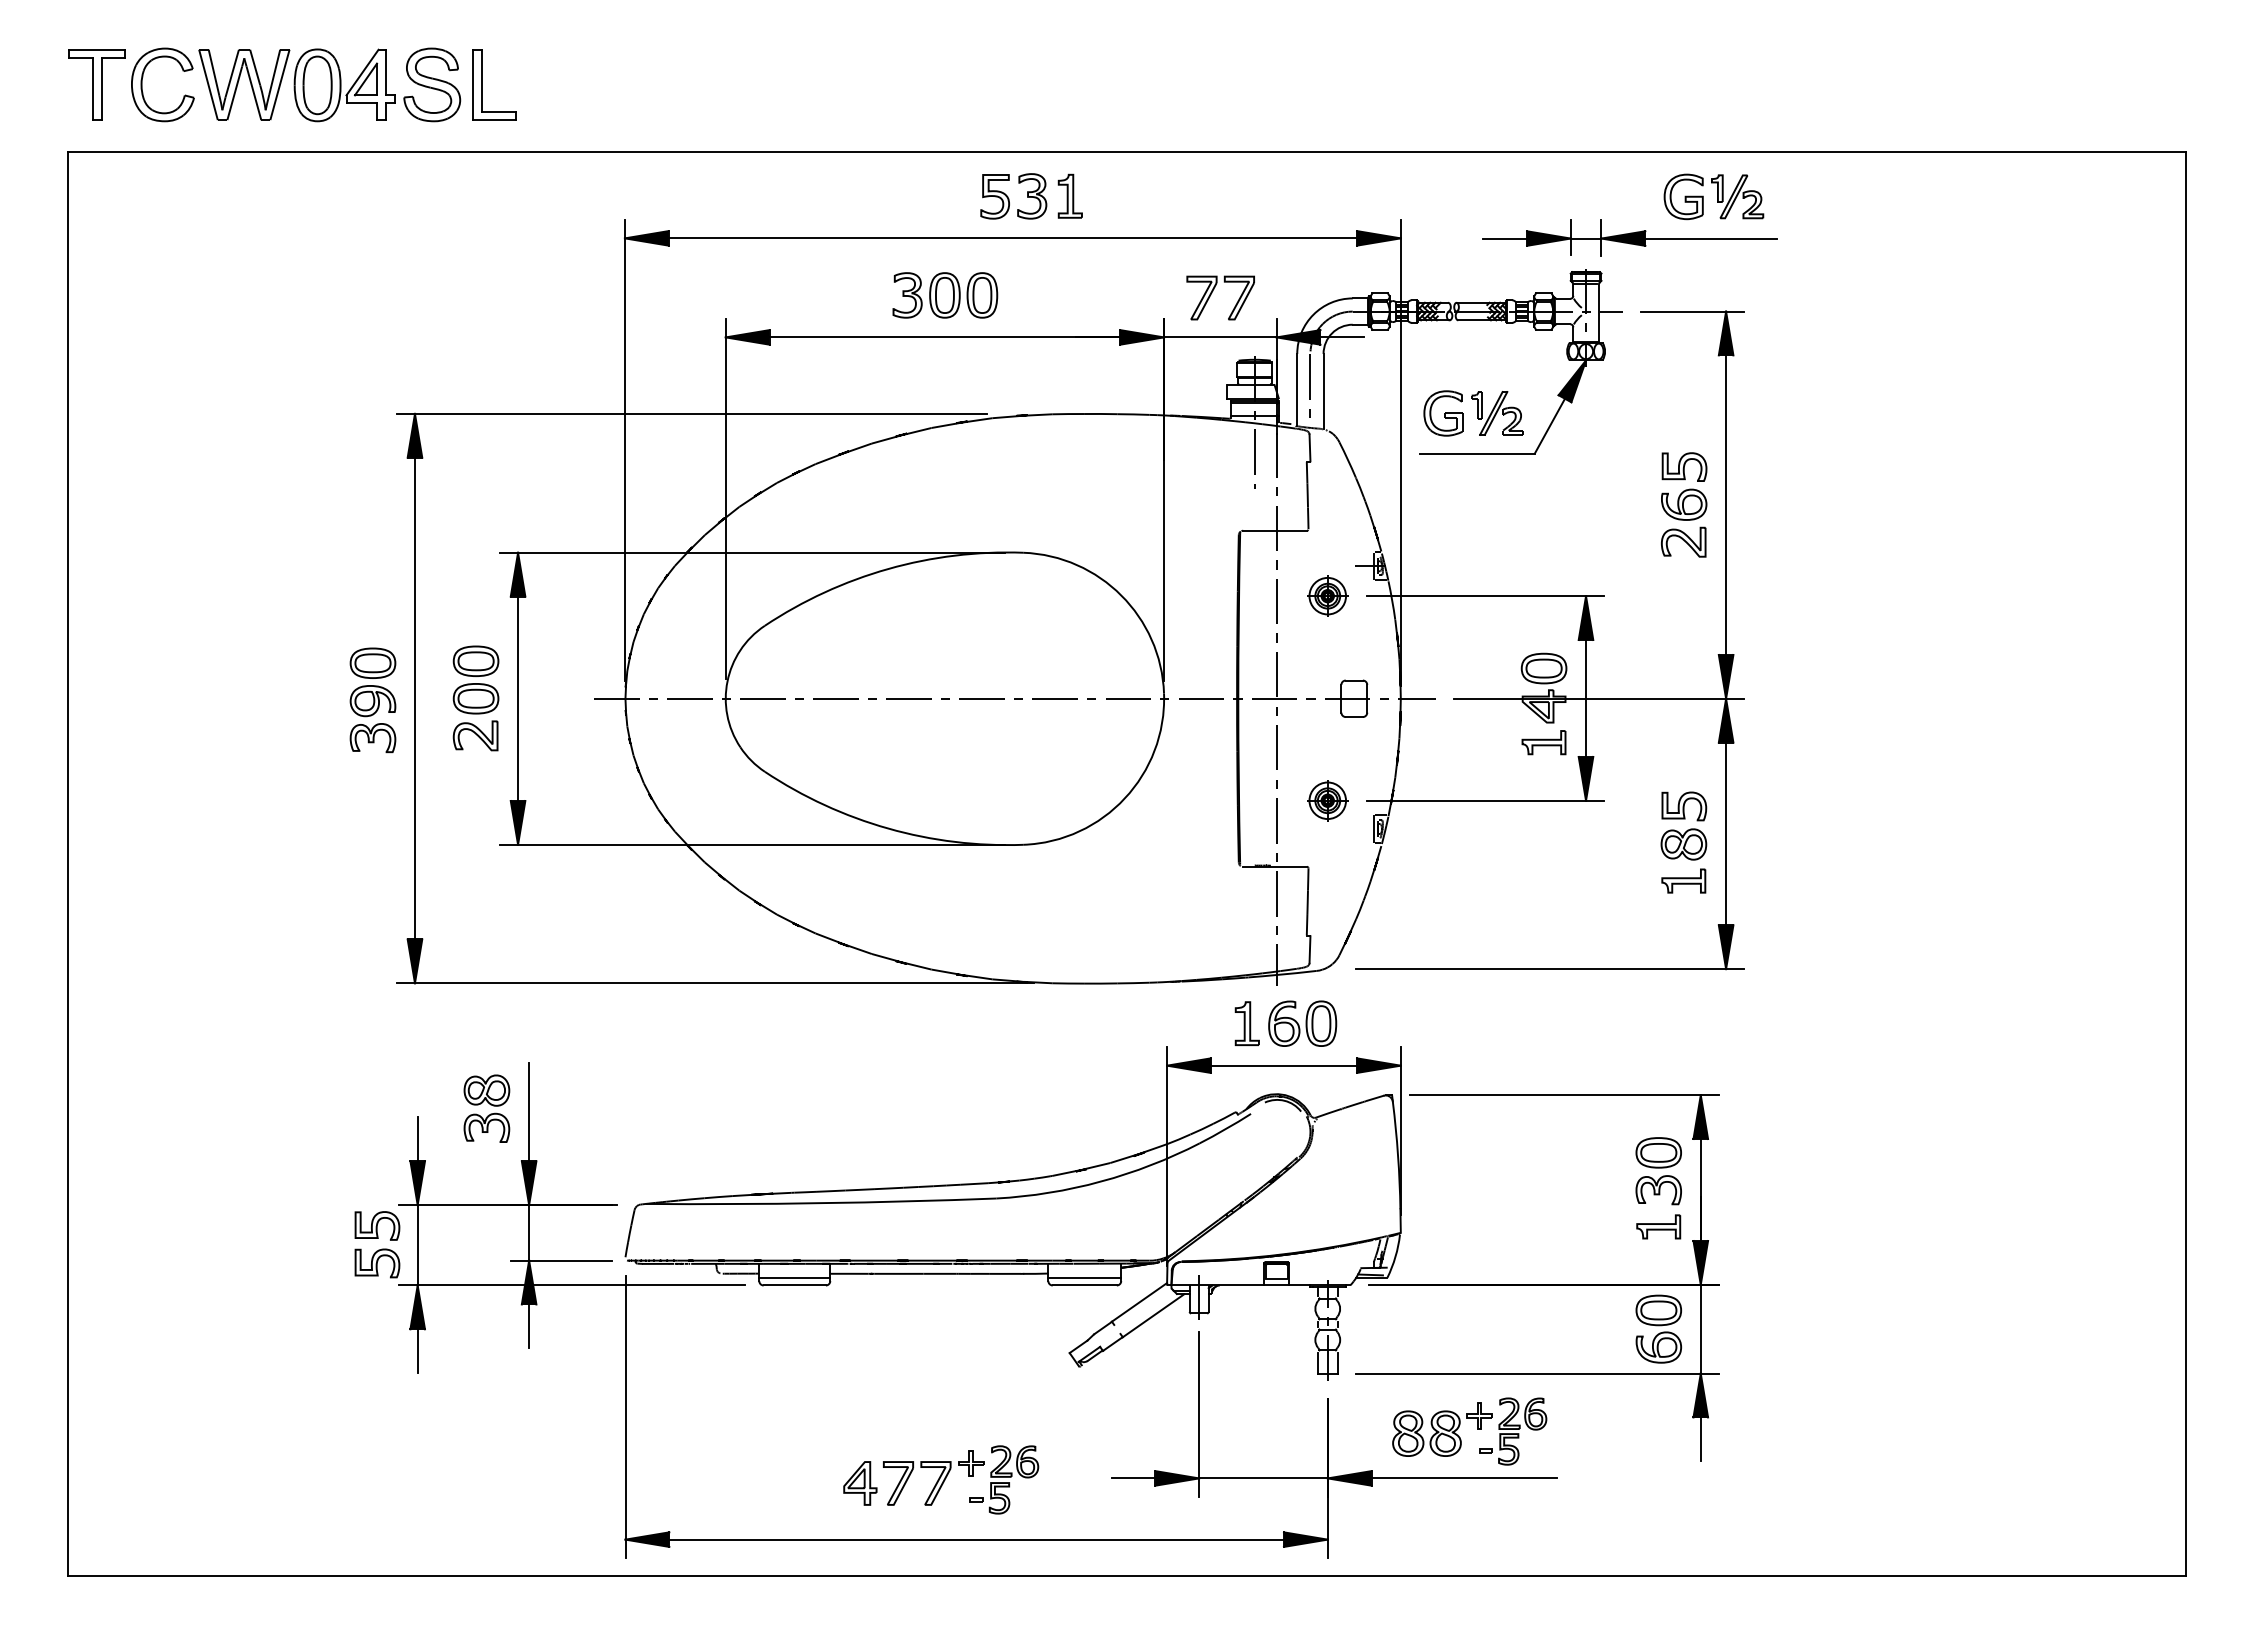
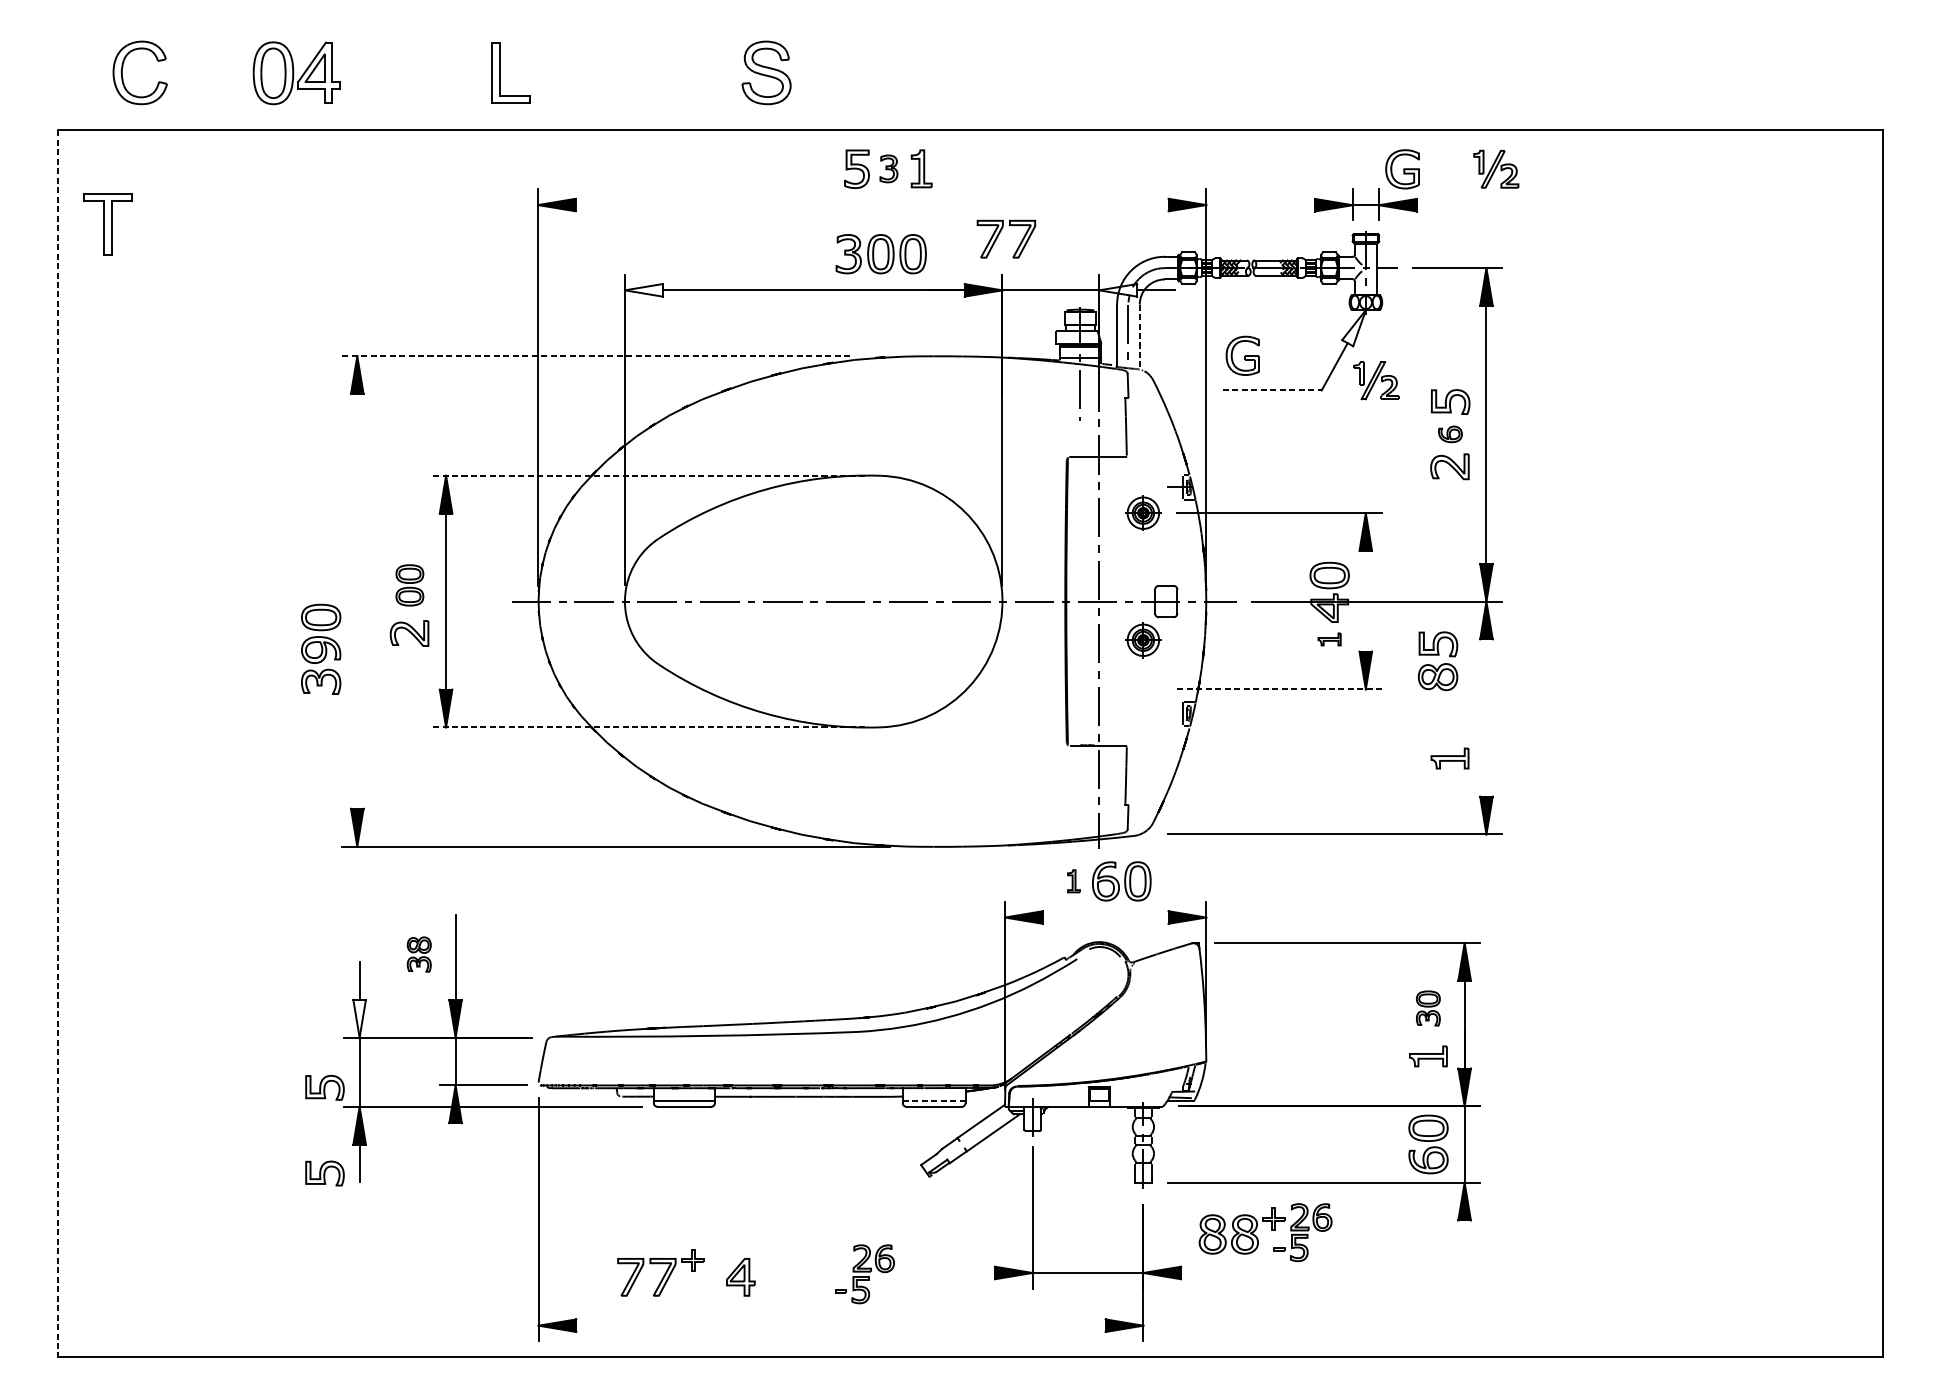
part: (96, 84) -> (107, 224), moved
part: (244, 84) -> (210, 72), removed
part: (432, 84) -> (766, 72), moved
part: (482, 84) -> (500, 72), moved
part: (1032, 196) -> (889, 169), size x0.7
part: (1683, 196) -> (1402, 169), moved
line: (1012, 238) -> (871, 205), removed
line: (1505, 238) -> (1296, 205), removed
line: (1710, 238) -> (1473, 205), removed
part: (1212, 293) -> (999, 235), moved
part: (945, 295) -> (881, 254), moved
fill: (747, 337) -> (643, 290), removed
fill: (1298, 337) -> (1118, 290), removed
fill: (1572, 381) -> (1354, 328), removed
line: (1323, 391) -> (1139, 336), solid -> dashed
line: (691, 413) -> (595, 355), solid -> dashed
part: (1497, 413) -> (1376, 380), moved
line: (1477, 453) -> (1272, 390), solid -> dashed
part: (1684, 504) -> (1450, 434), size x0.6
line: (752, 552) -> (647, 475), solid -> dashed
part: (475, 679) -> (409, 584), size x0.7
line: (414, 698) -> (356, 601), removed
line: (1586, 698) -> (1366, 601), removed
part: (372, 700) -> (320, 649), moved
part: (1543, 742) -> (1329, 639), size x0.6
part: (1327, 800) -> (1143, 640), moved
line: (1485, 800) -> (1279, 689), solid -> dashed
part: (1683, 825) -> (1437, 660), moved
line: (1726, 833) -> (1486, 717), removed
line: (752, 844) -> (647, 727), solid -> dashed
line: (67, 864) -> (58, 744), solid -> dashed
part: (1246, 1023) -> (1073, 881), size x0.6
line: (1283, 1065) -> (1105, 917), removed
part: (486, 1108) -> (418, 954), size x0.6
part: (1658, 1171) -> (1428, 1008), size x0.6
fill: (417, 1183) -> (359, 1019), removed
part: (377, 1225) -> (325, 1173), moved
line: (1084, 1278) -> (933, 1100), solid -> dashed
line: (529, 1326) -> (455, 1142), removed
line: (1700, 1439) -> (1464, 1239), removed
part: (933, 1477) -> (660, 1272), moved
line: (1133, 1478) -> (976, 1273), removed
line: (1463, 1478) -> (1260, 1273), removed
line: (976, 1539) -> (840, 1325), removed

